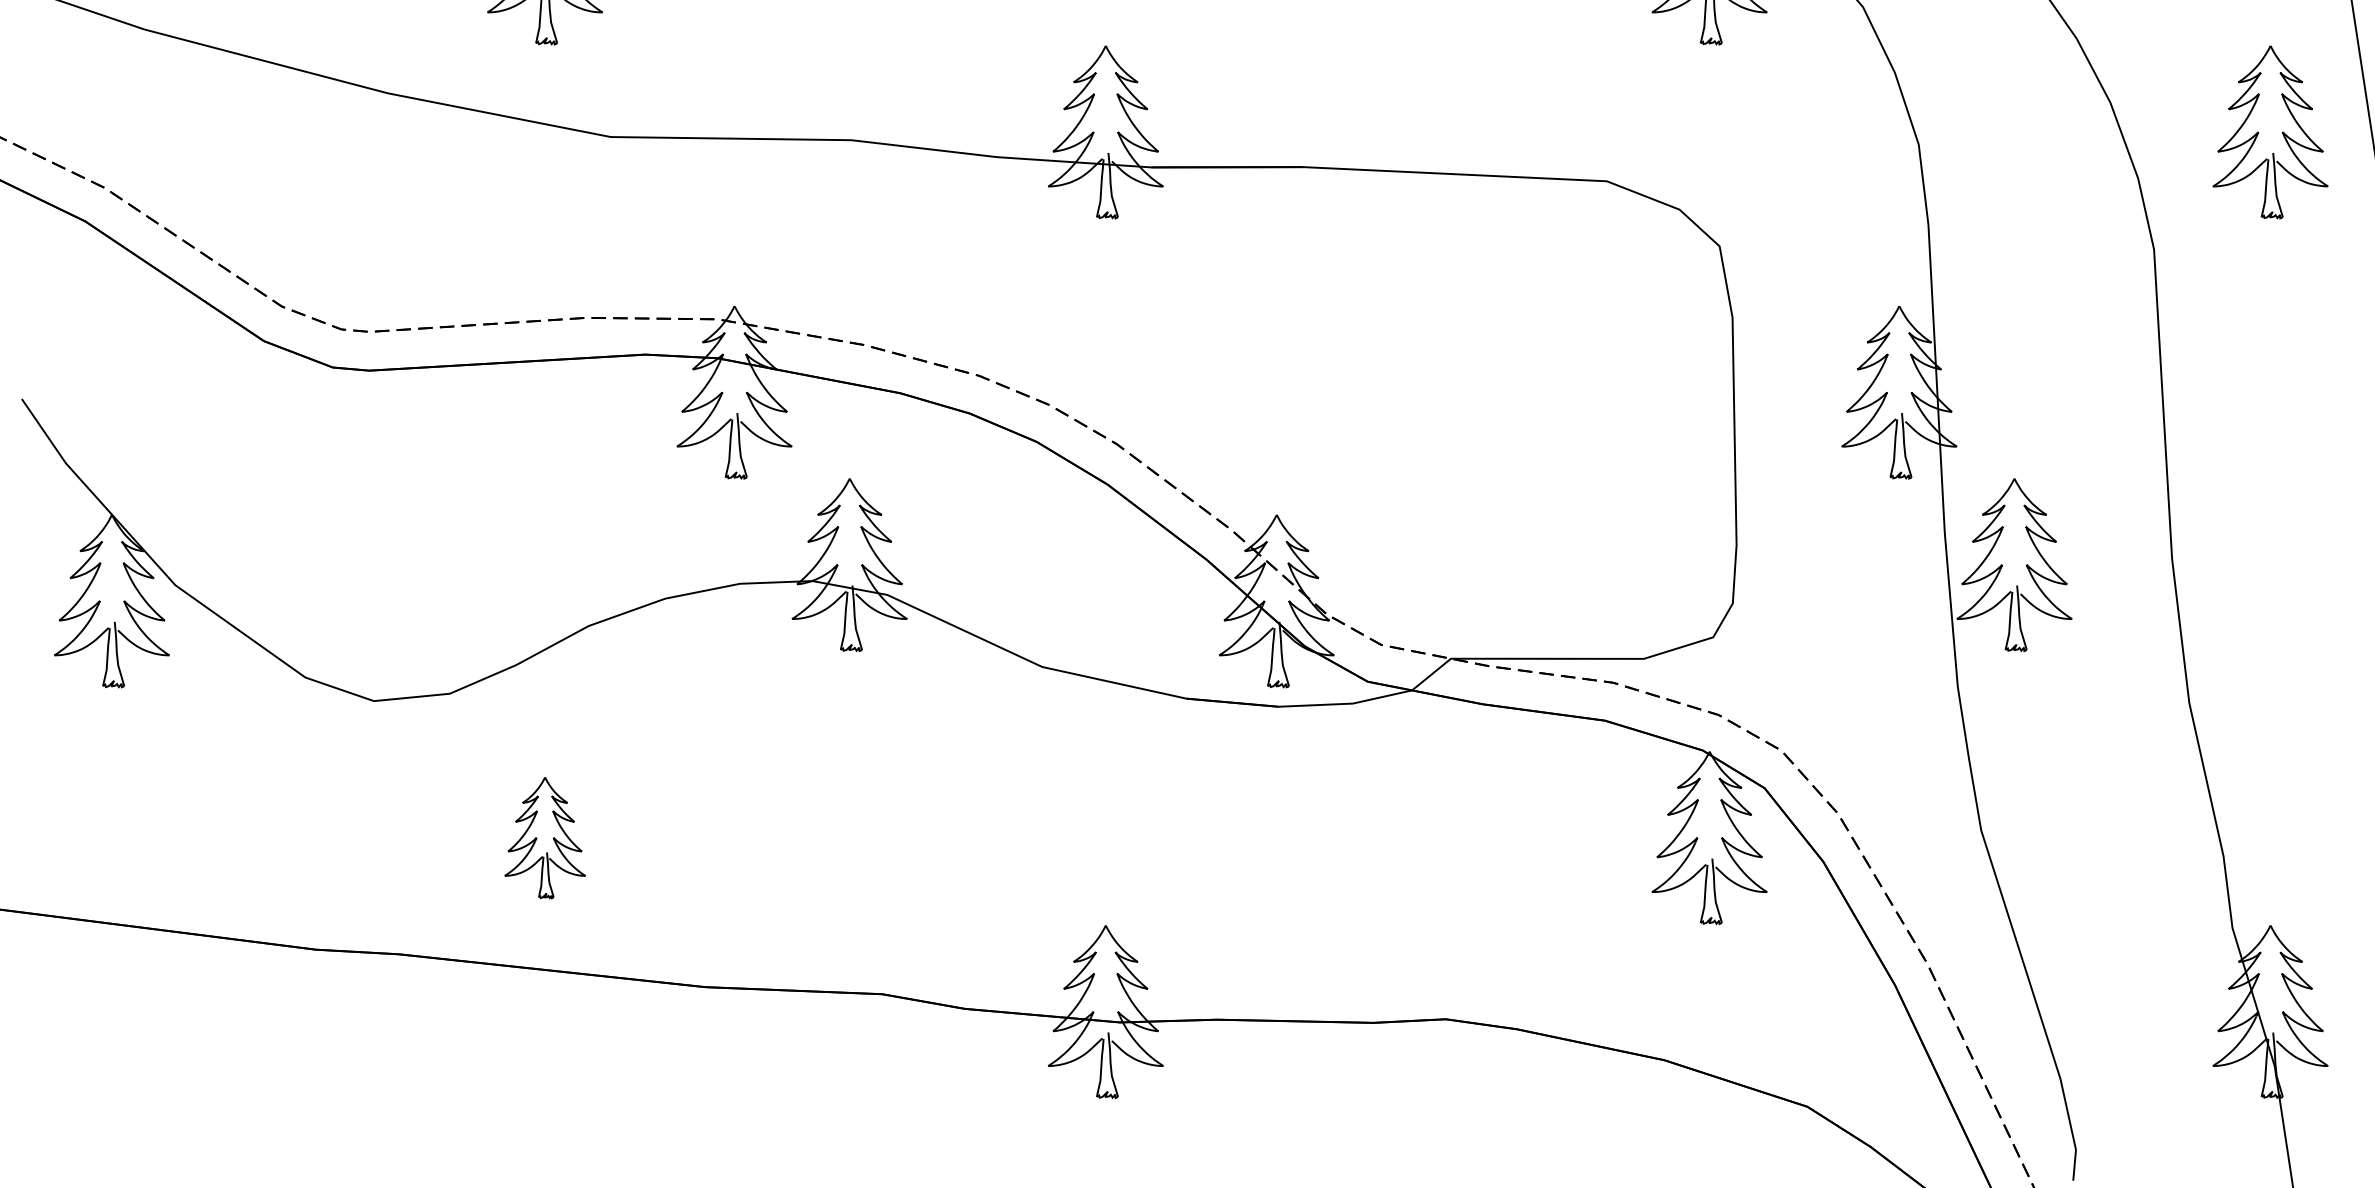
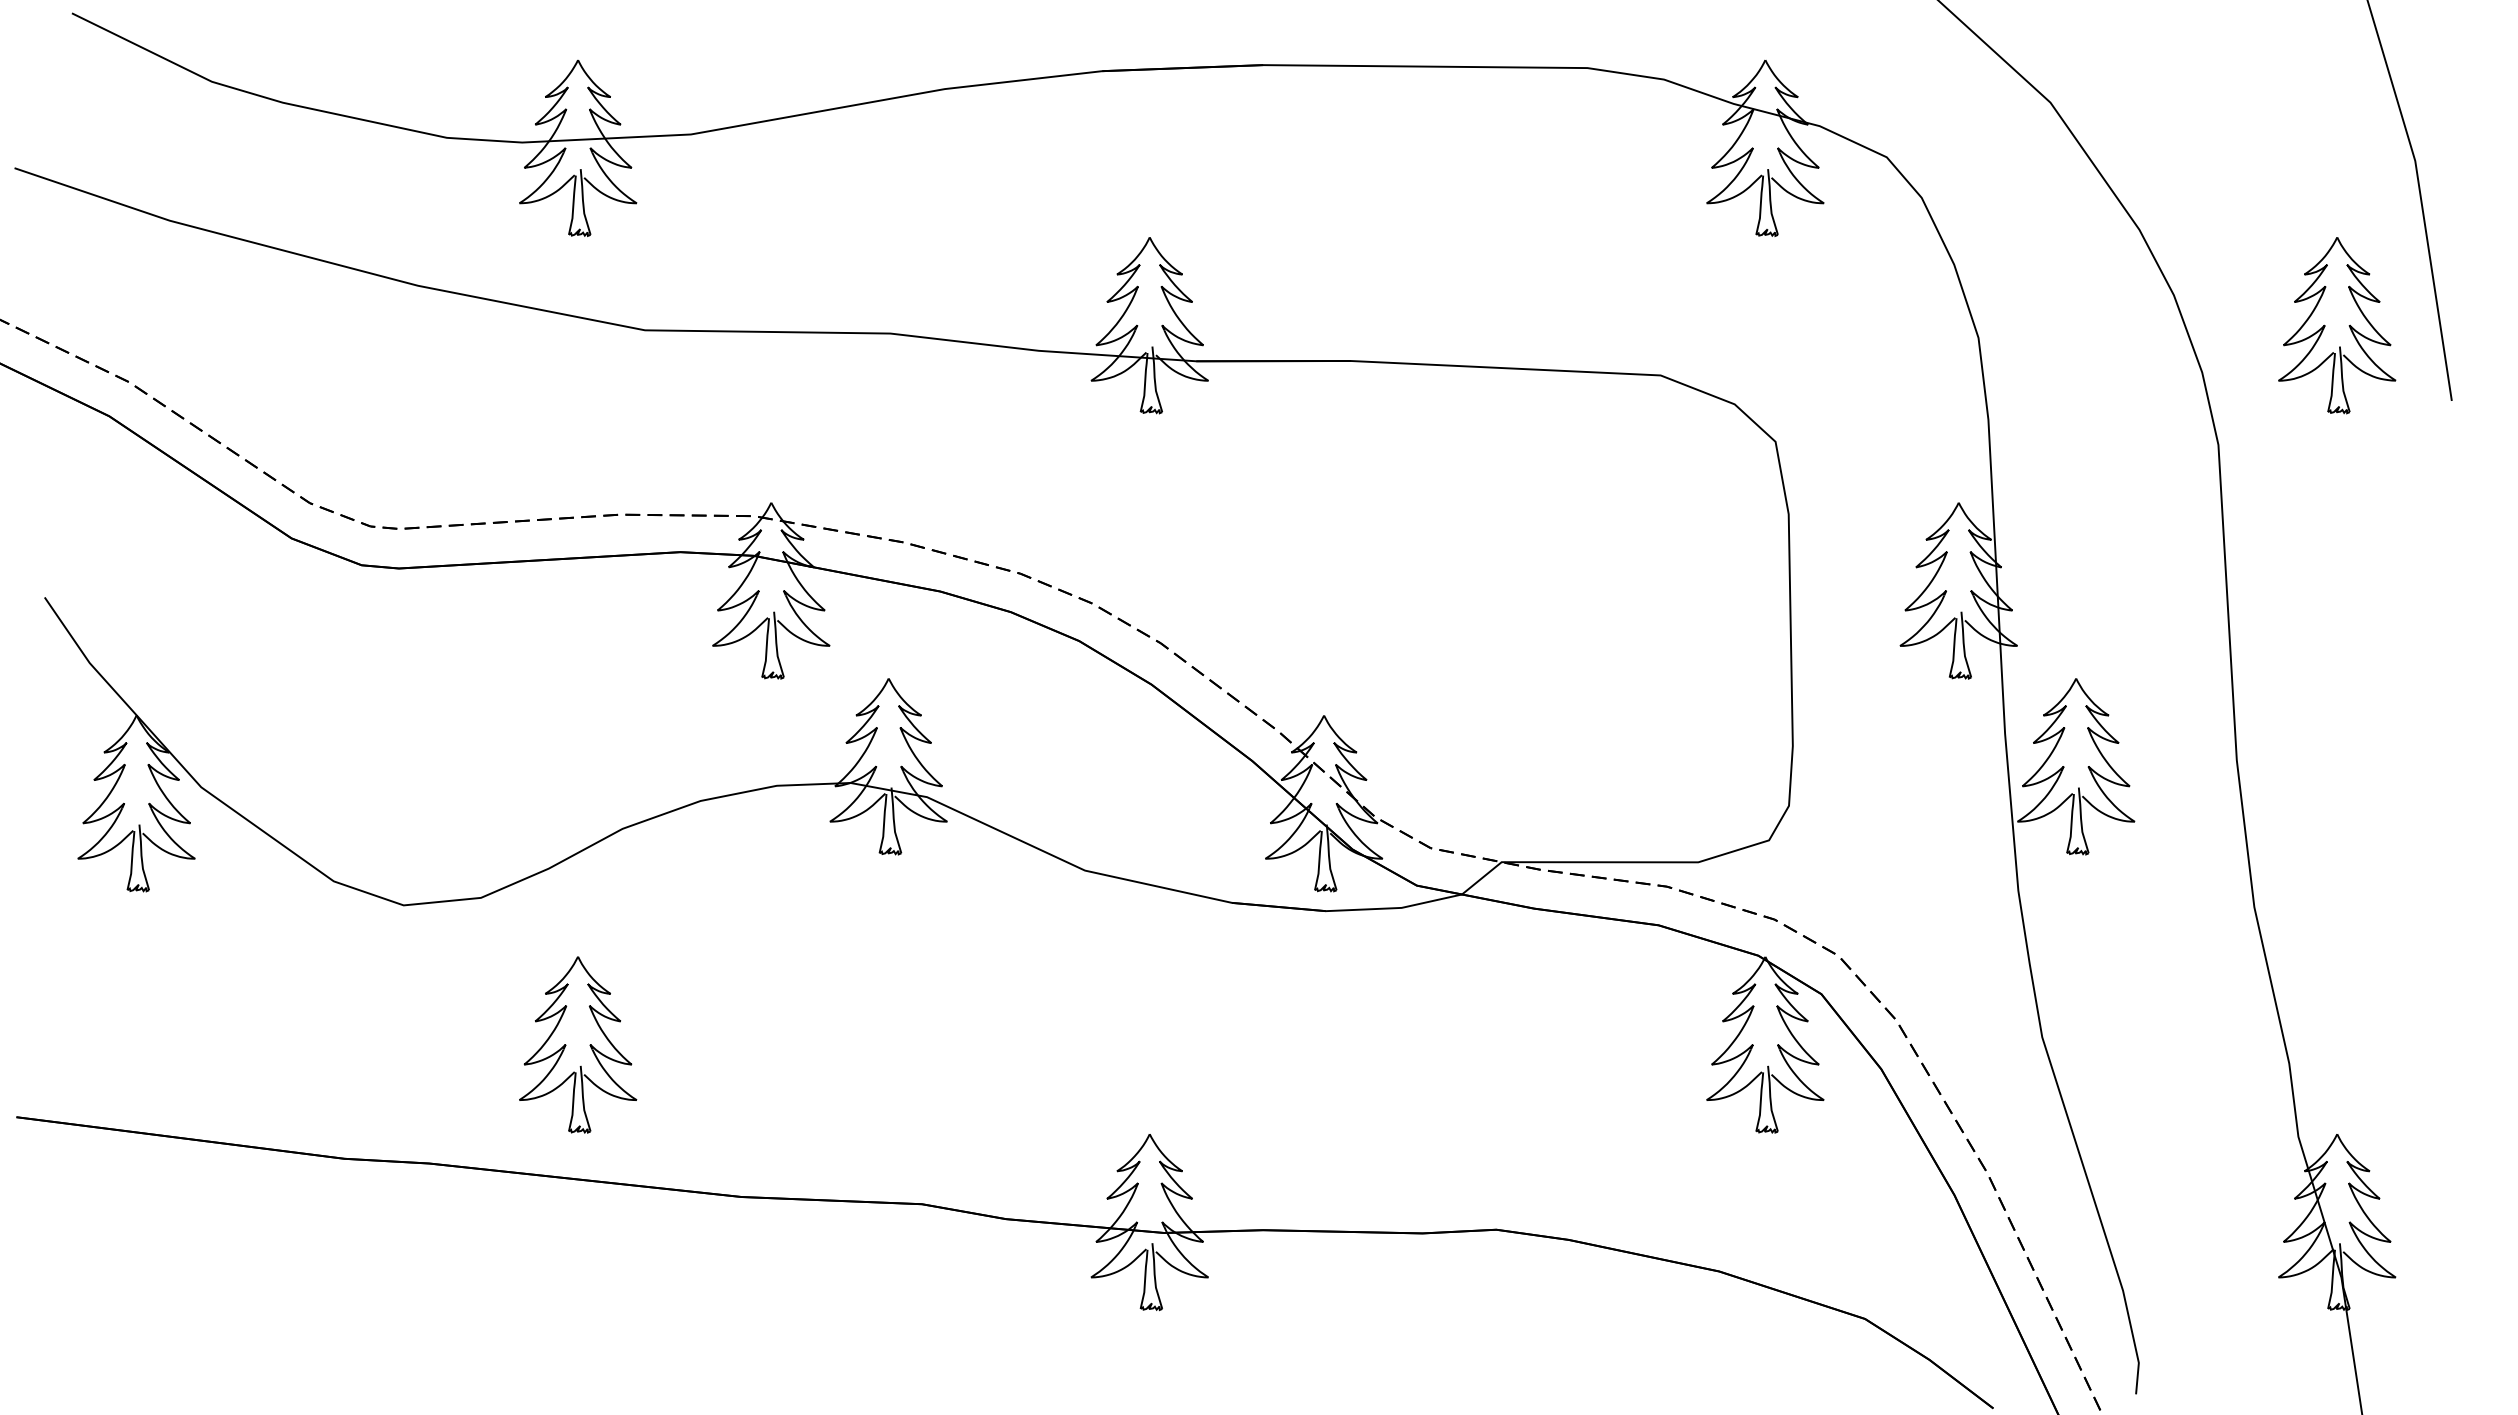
part: (545, 837) -> (578, 1044), size x1.43

